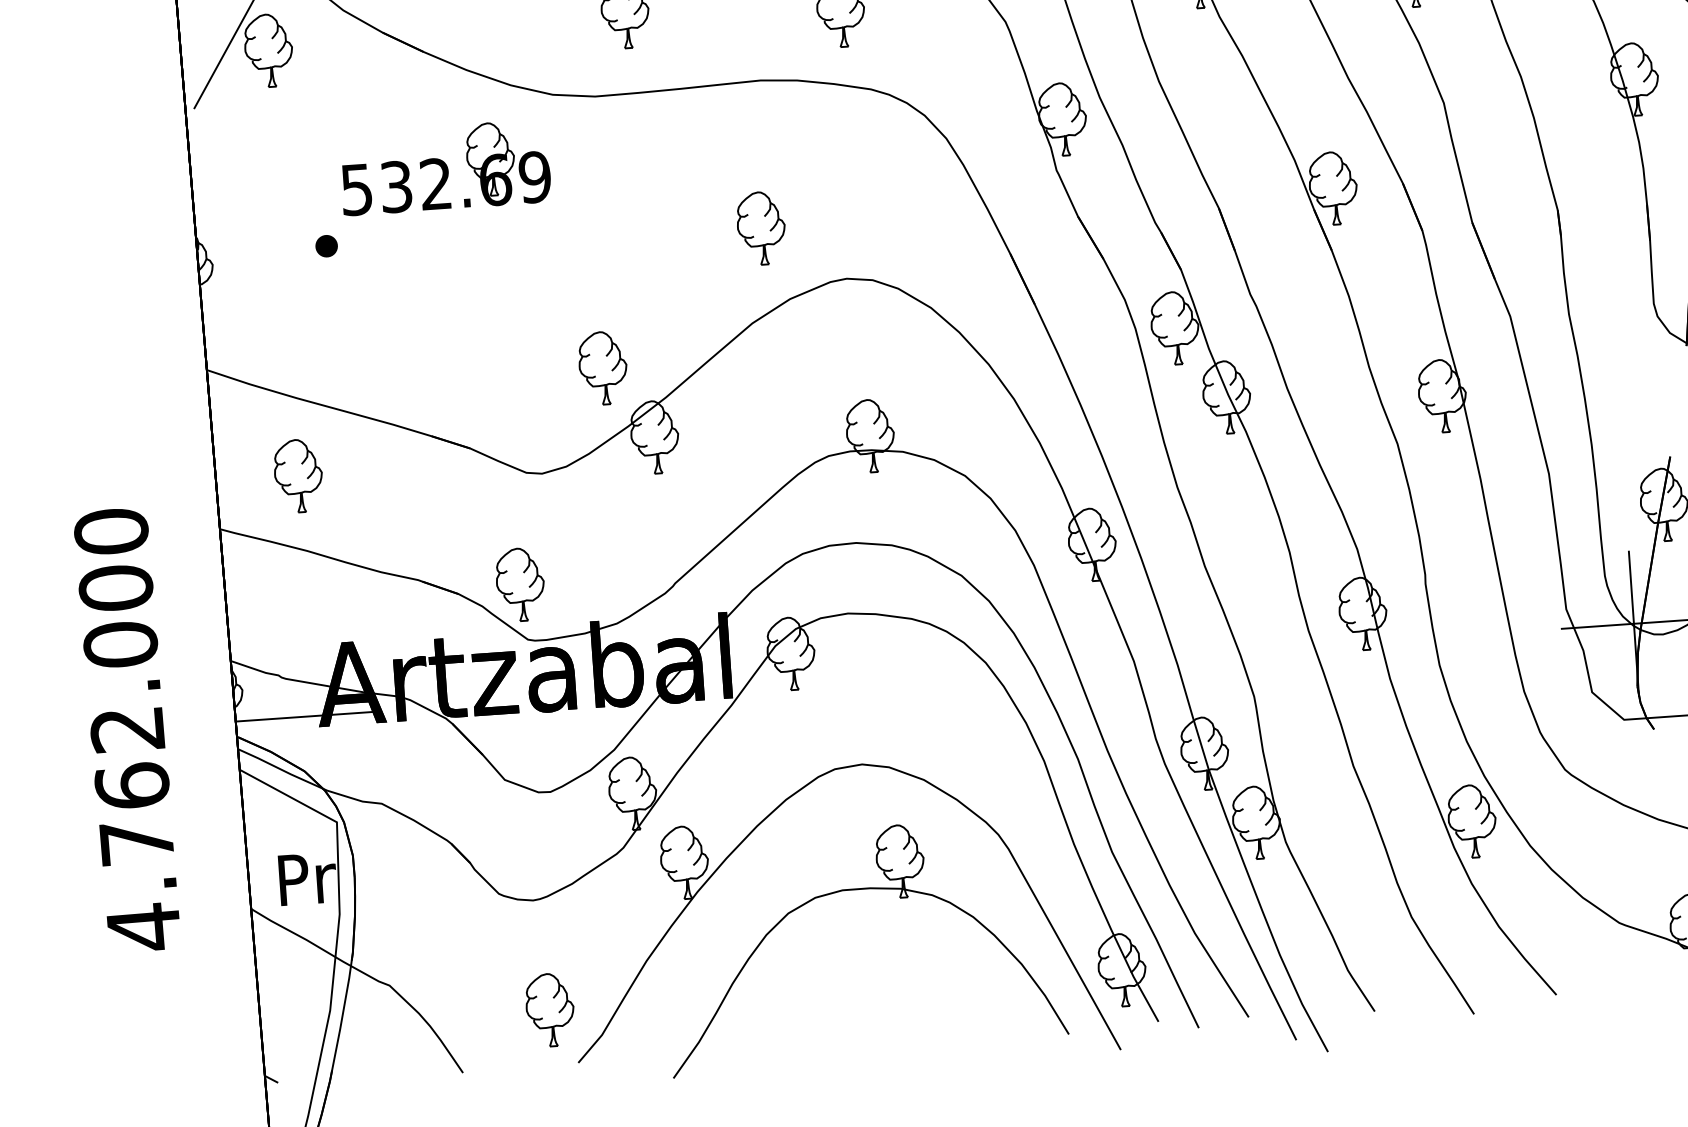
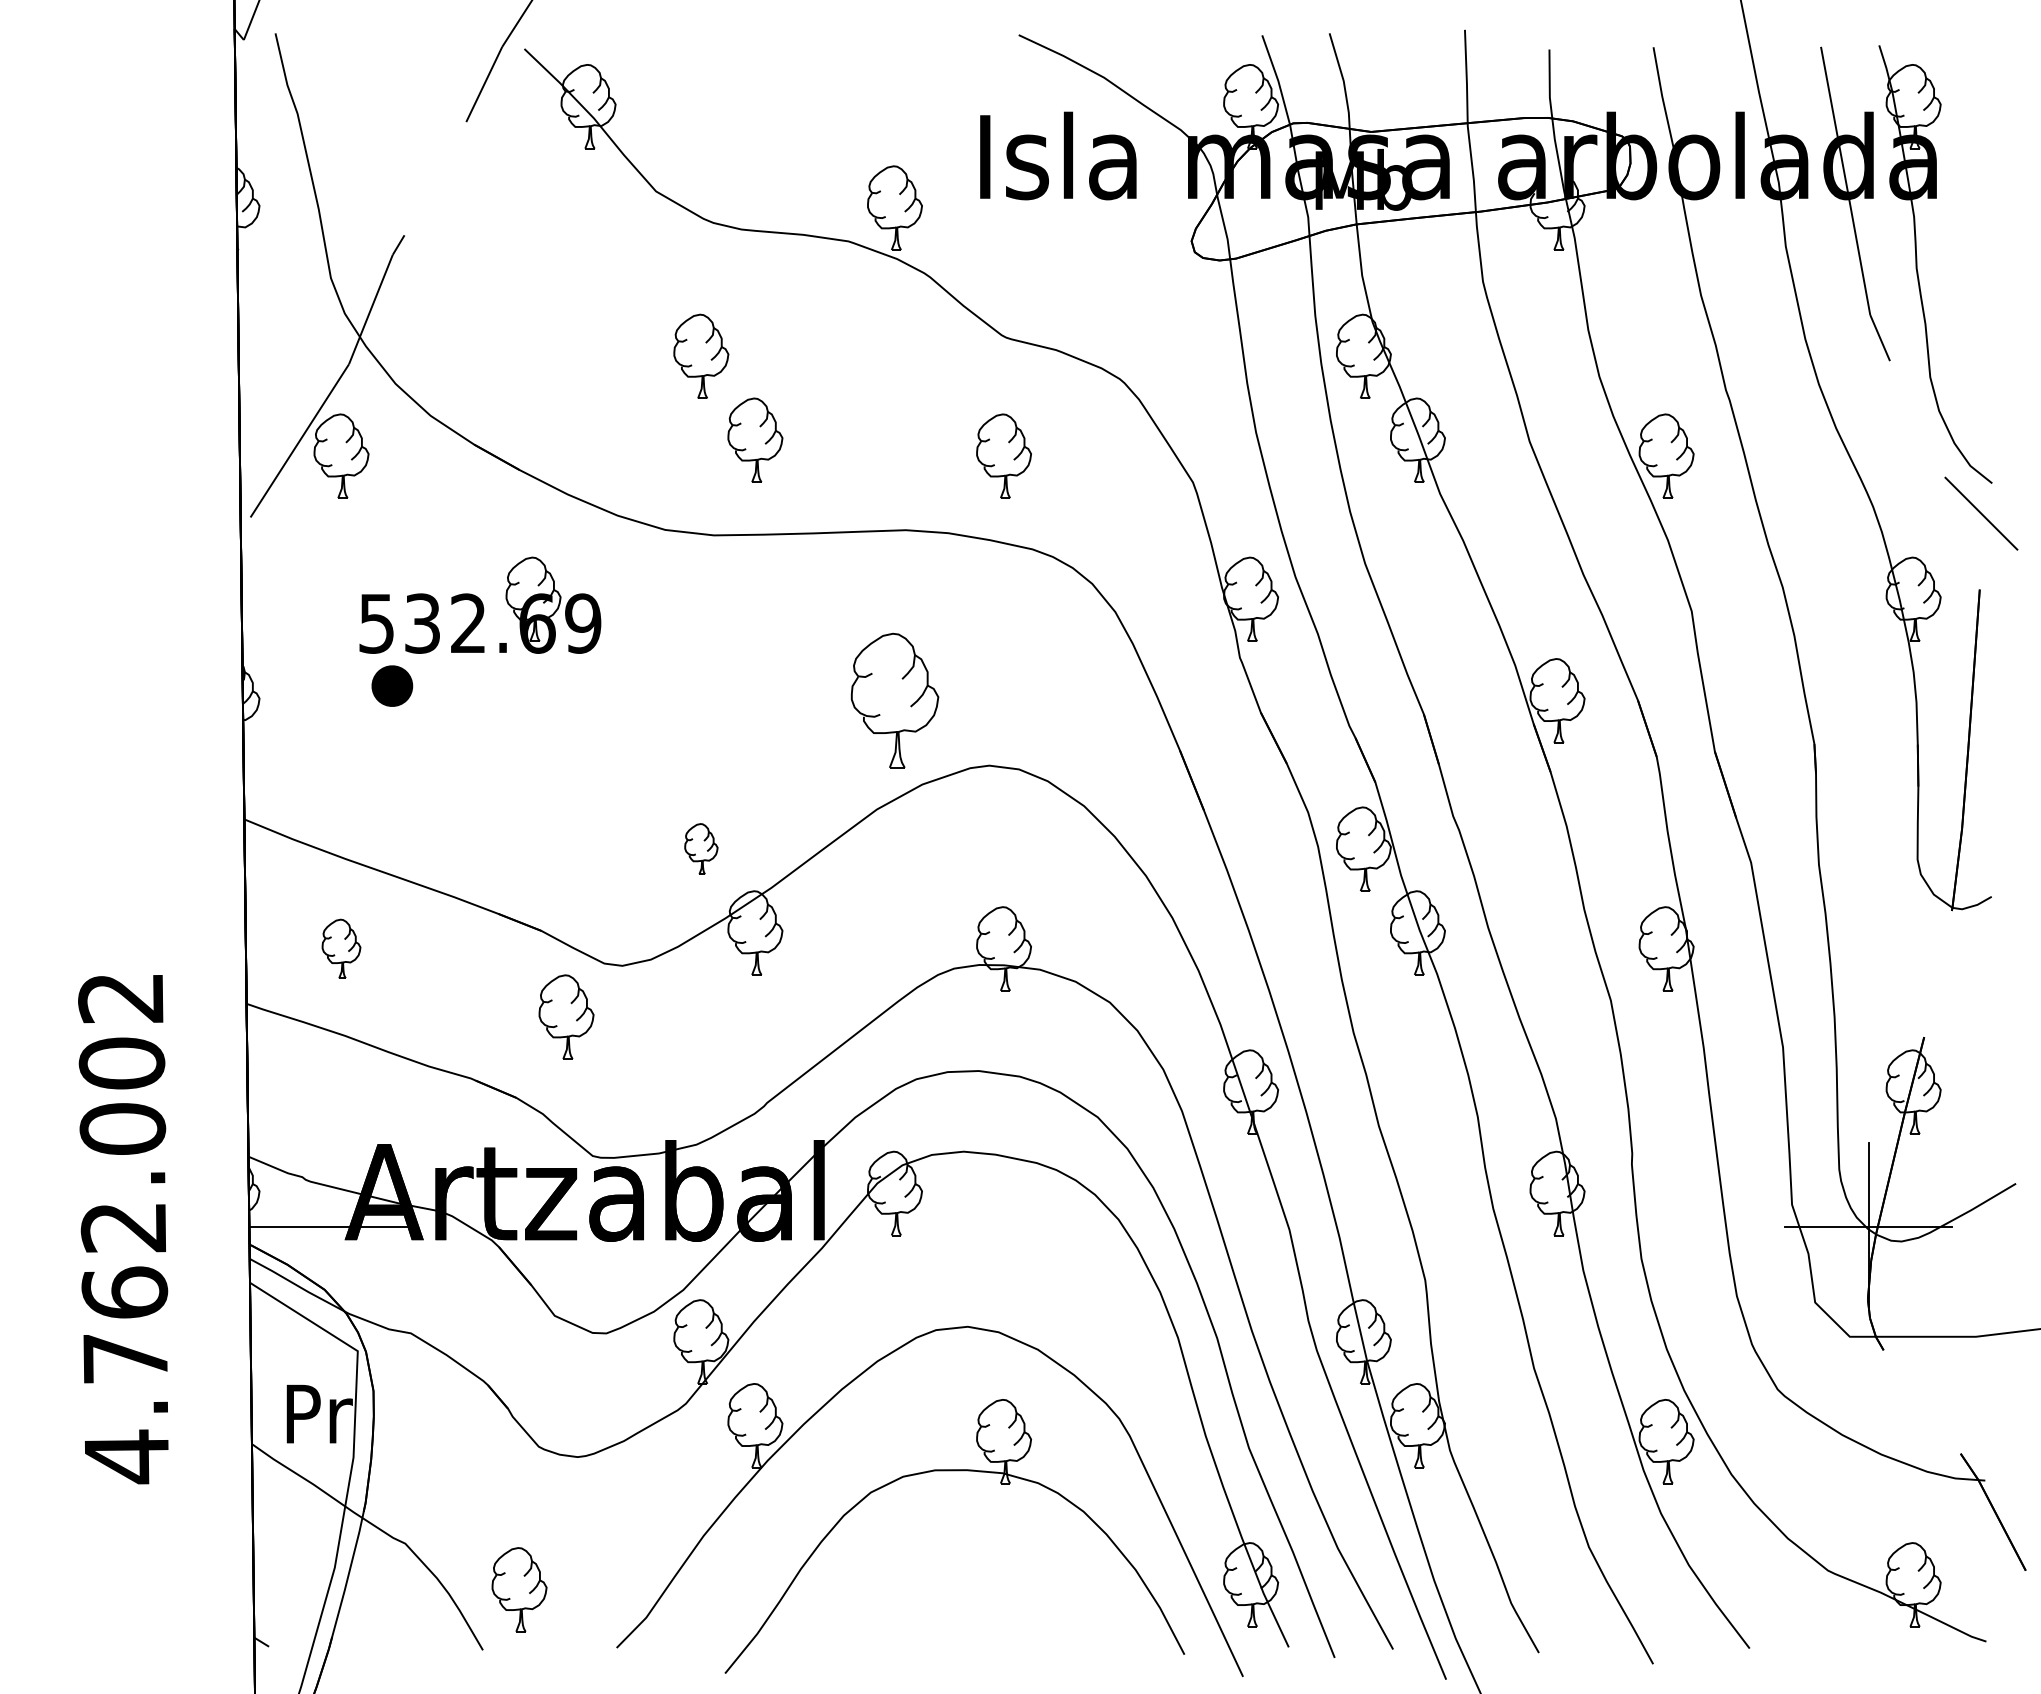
part: (445, 166) -> (480, 604), moved
part: (760, 228) -> (894, 700), size x1.6
part: (326, 246) -> (392, 686), size x1.6
part: (603, 367) -> (701, 848), size x0.6
part: (298, 475) -> (341, 948), size x0.7
text: (111, 531) -> (121, 997), 4.762.000 -> 4.762.002
part: (520, 584) -> (566, 1016), moved
part: (550, 1009) -> (519, 1589), moved

